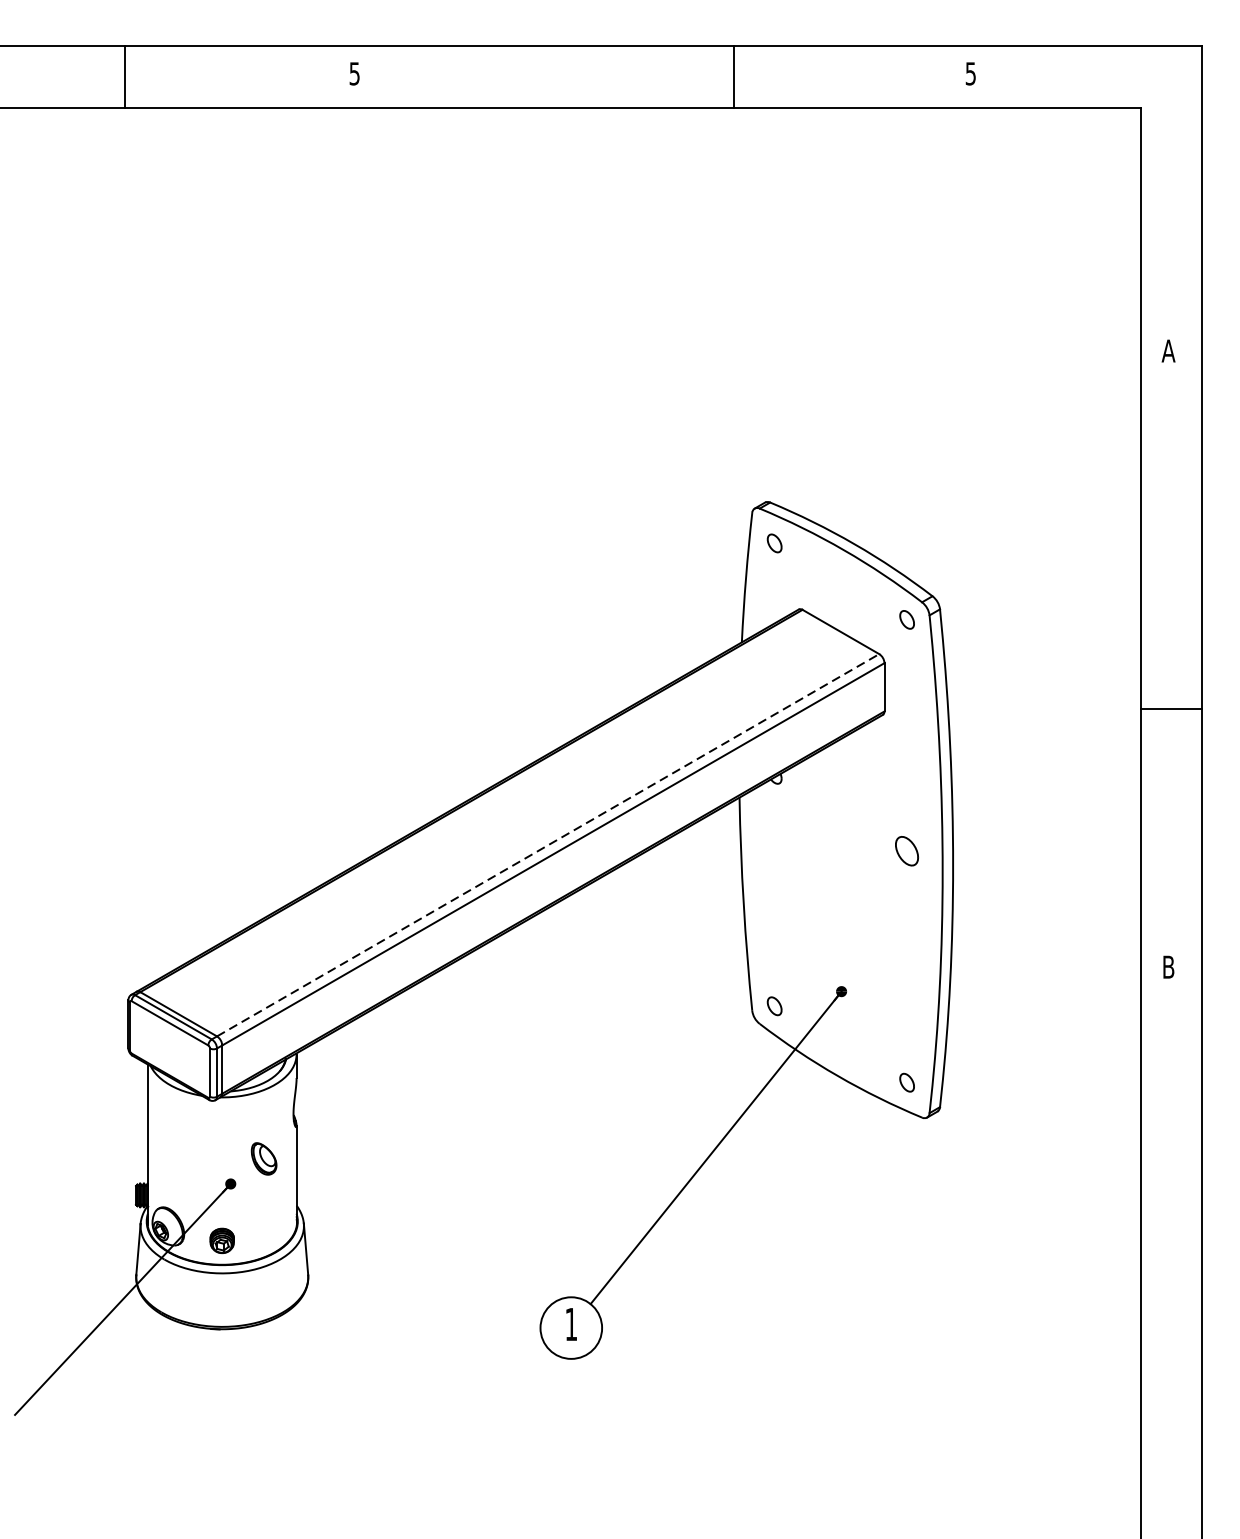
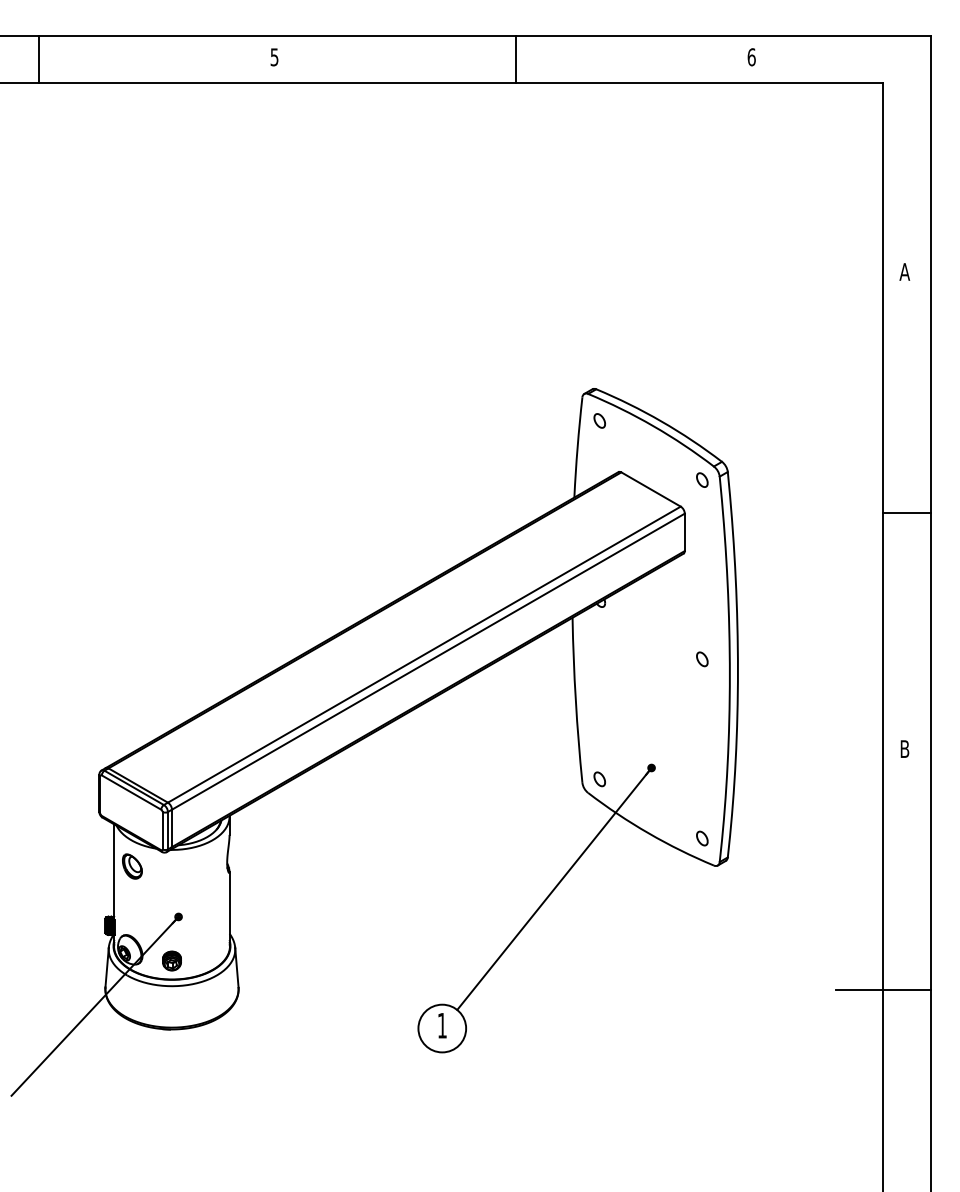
text: (970, 74) -> (751, 57), 5 -> 6
line: (124, 76) -> (38, 59), moved
line: (732, 76) -> (515, 59), moved
line: (1172, 708) -> (907, 512), moved
line: (548, 845) -> (424, 654), dashed -> solid
part: (907, 851) -> (702, 659), size x0.62
part: (264, 1158) -> (132, 866), moved
line: (1141, 1277) -> (883, 989), added

